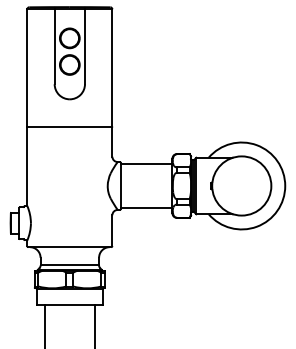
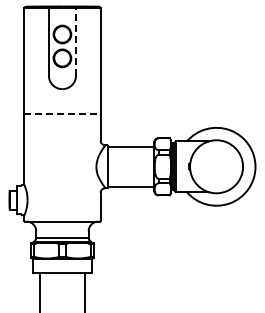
line: (85, 47) -> (76, 42), solid -> dashed
line: (69, 126) -> (62, 113), solid -> dashed

